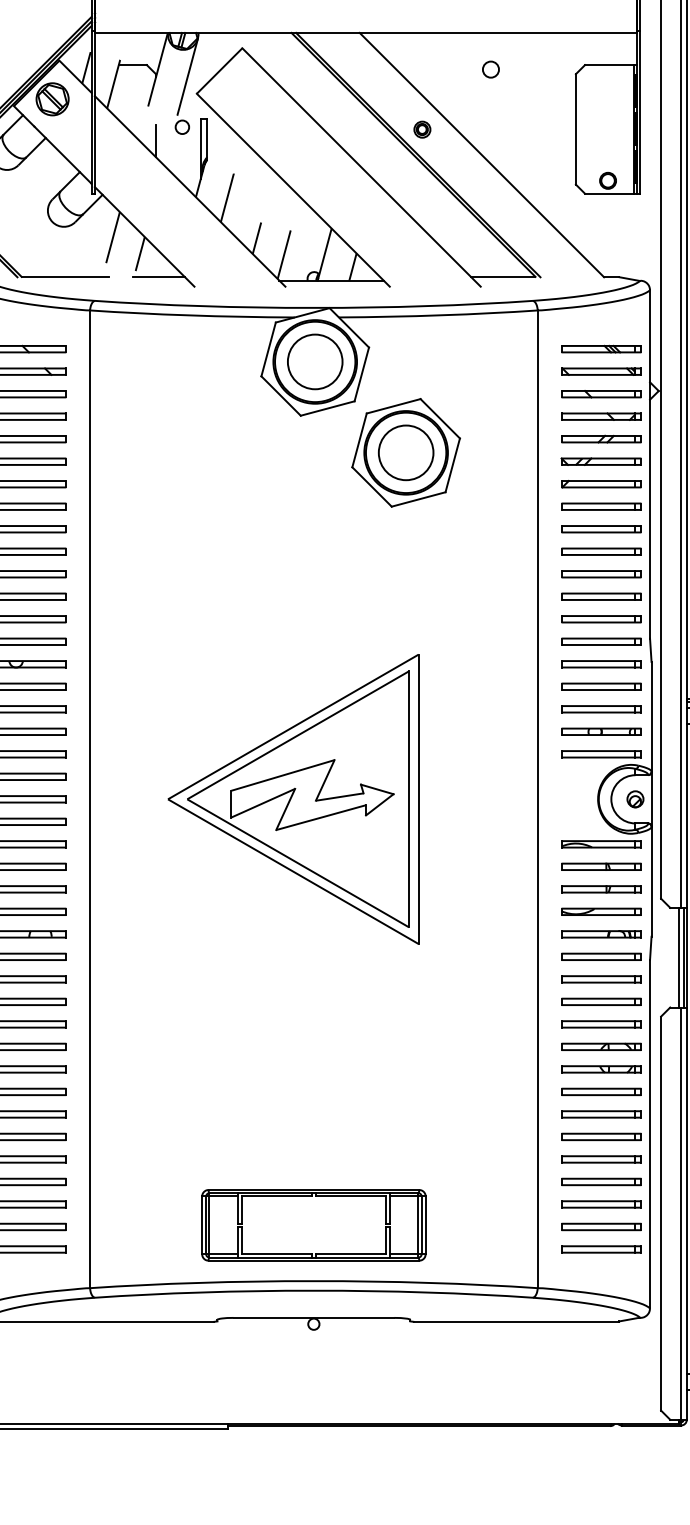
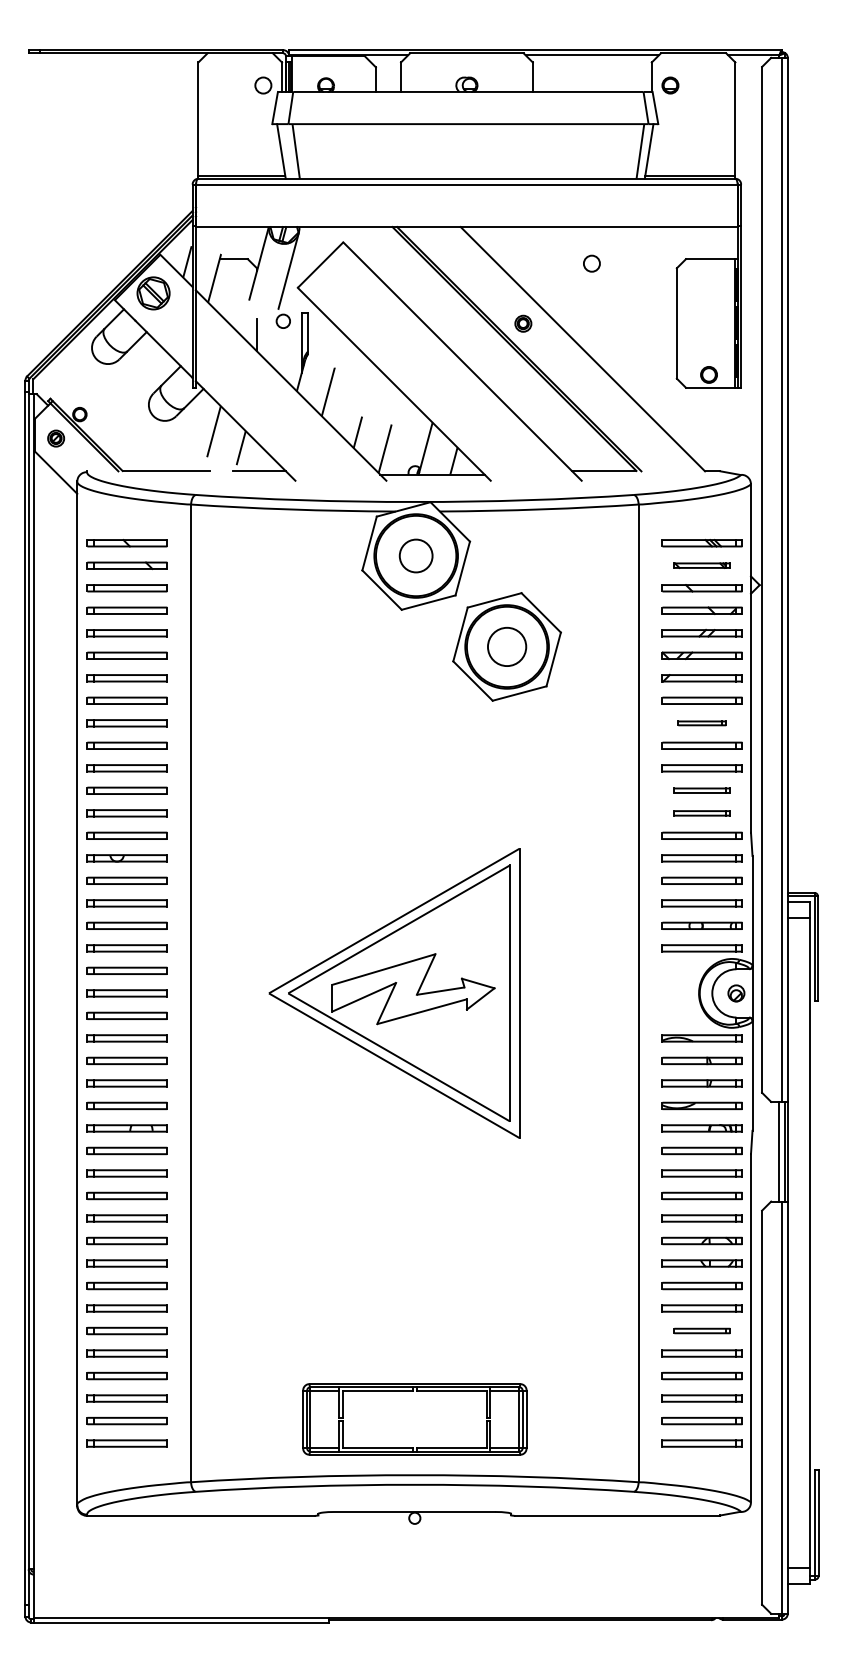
circle: (314, 361) -> (415, 555), size x0.6
part: (600, 371) -> (701, 565), size x0.7
circle: (405, 452) -> (506, 646), size x0.7
part: (600, 529) -> (701, 723), size x0.6
part: (600, 596) -> (701, 790), size x0.7
part: (600, 619) -> (701, 813), size x0.7
part: (600, 1136) -> (701, 1330), size x0.7

